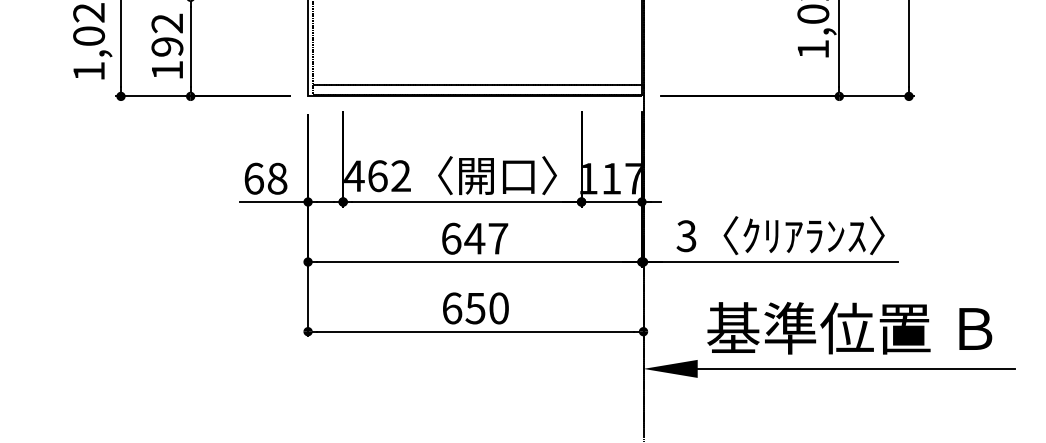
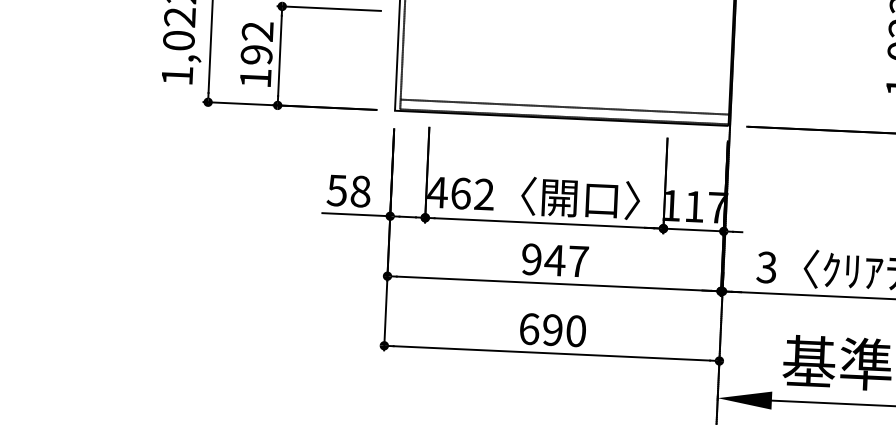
text: (253, 178) -> (336, 190), 68 -> 58
text: (451, 238) -> (531, 259), 647 -> 947
text: (475, 308) -> (552, 330), 650 -> 690

